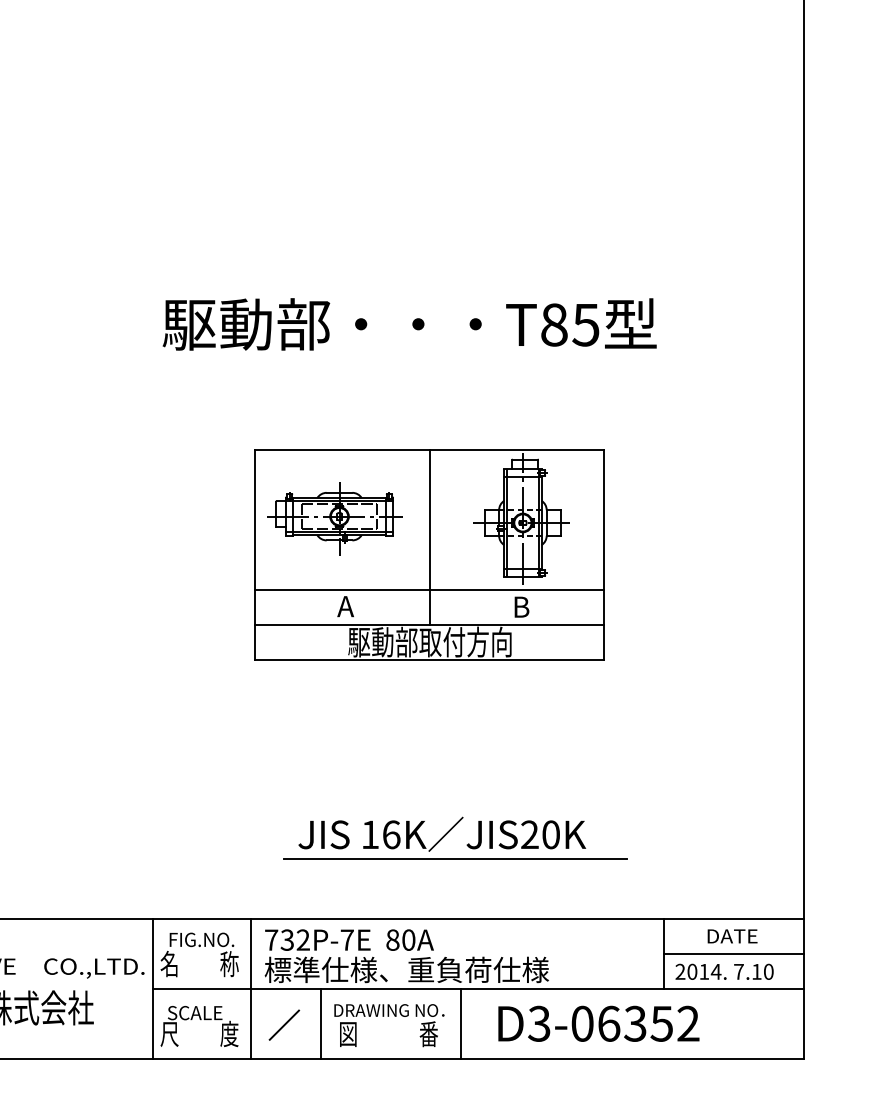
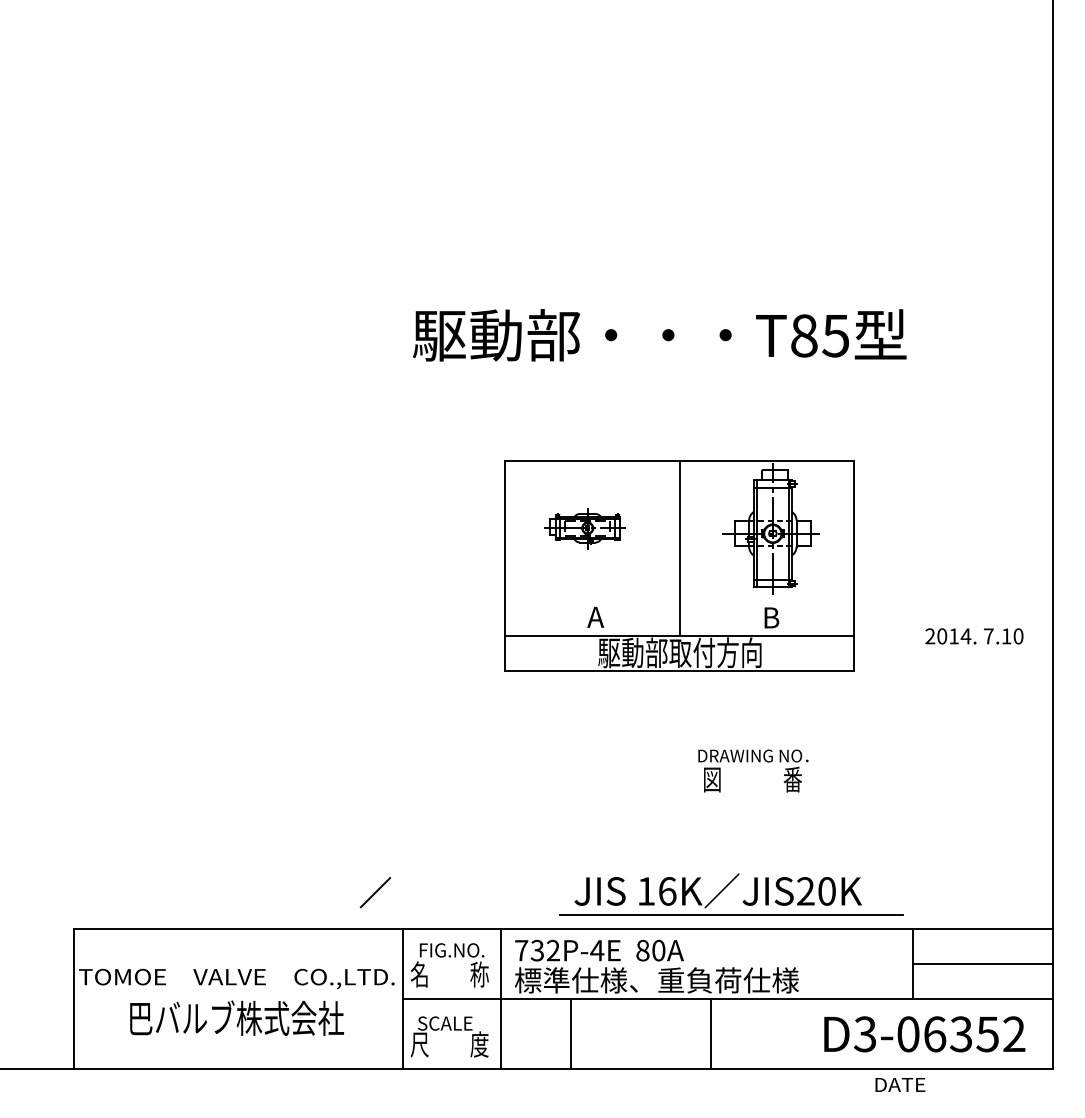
part: (334, 518) -> (584, 529), size x0.6
line: (429, 590) -> (679, 601), removed
part: (449, 831) -> (725, 888), moved
text: (732, 935) -> (900, 1084), moved
text: (347, 939) -> (597, 950), 732P-7E -> 732P-4E
text: (724, 971) -> (974, 636), moved
text: (598, 1024) -> (924, 1034), moved
line: (284, 1025) -> (375, 892), moved
text: (389, 1025) -> (753, 770), moved

